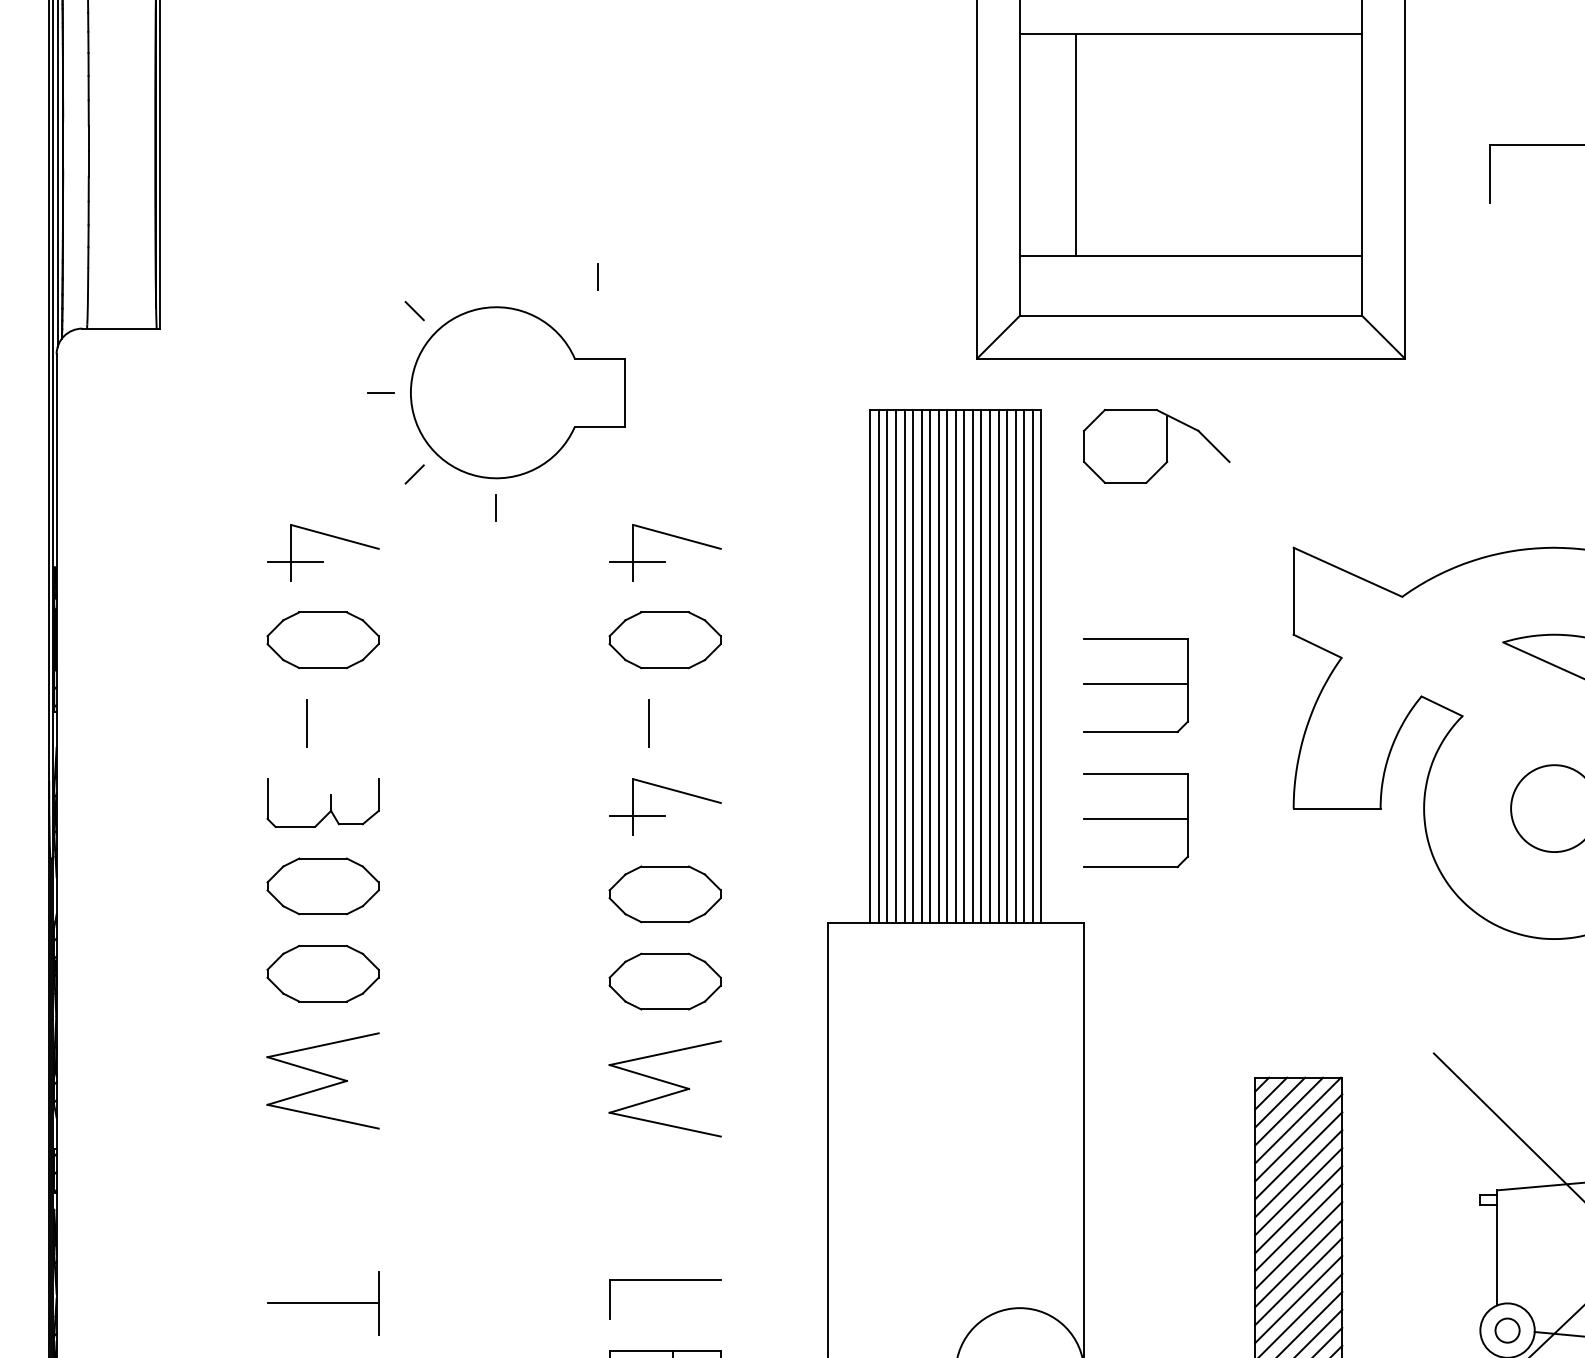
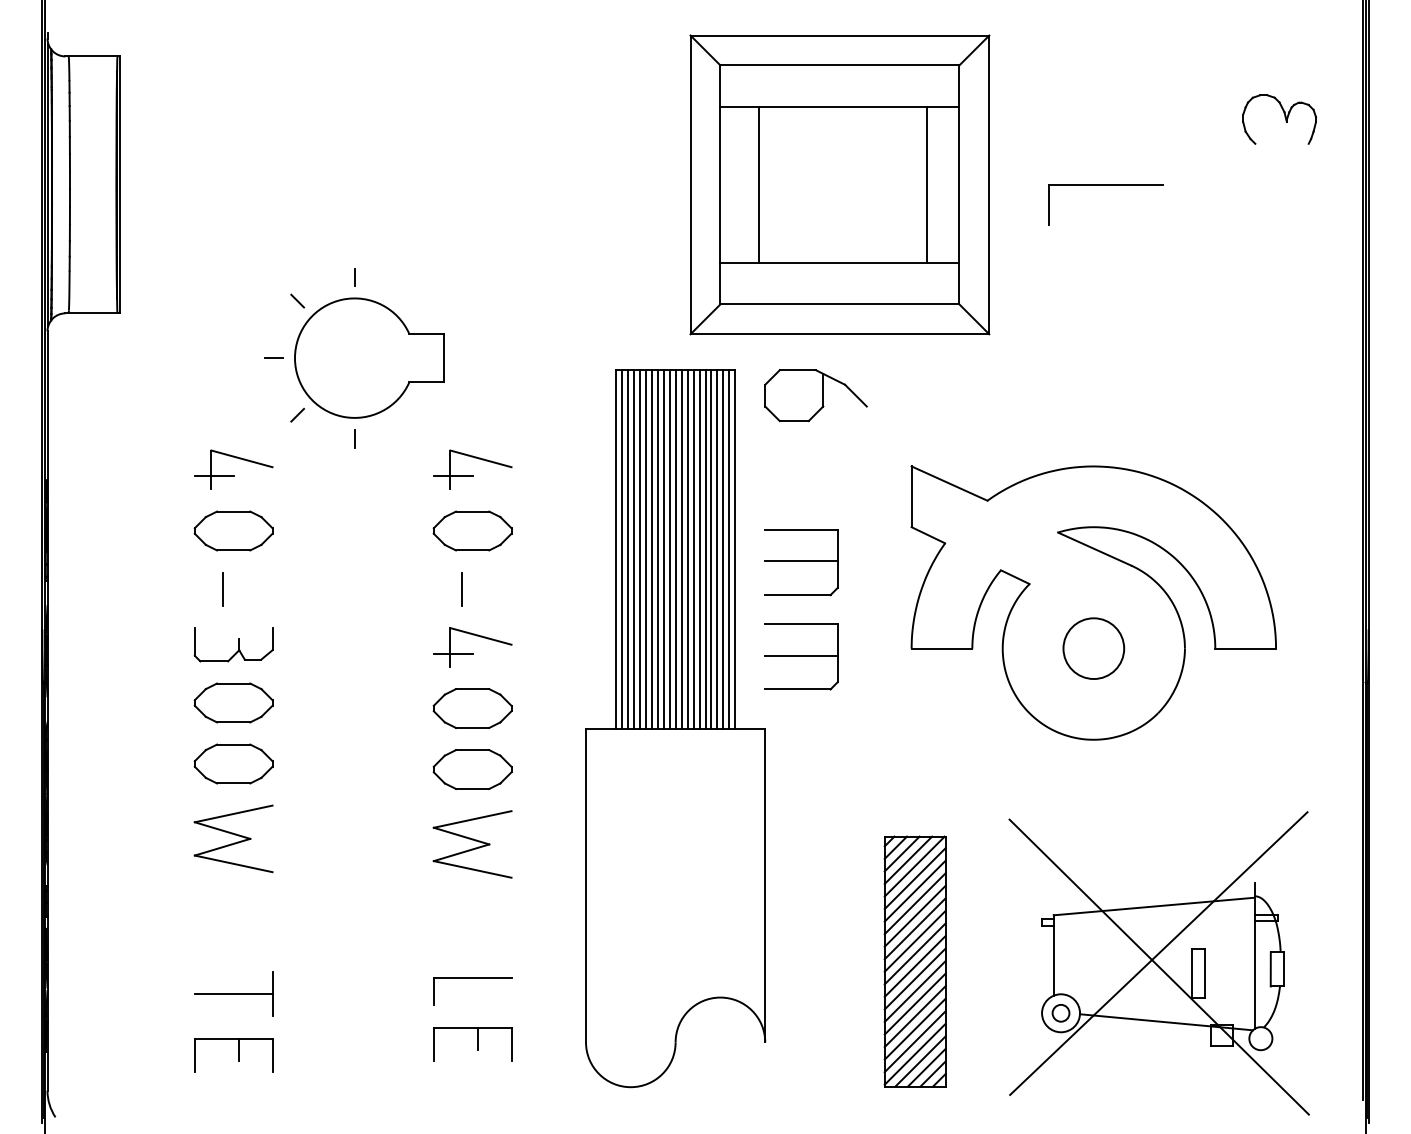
line: (1314, 144) -> (926, 184), added
line: (597, 277) -> (354, 277), moved

